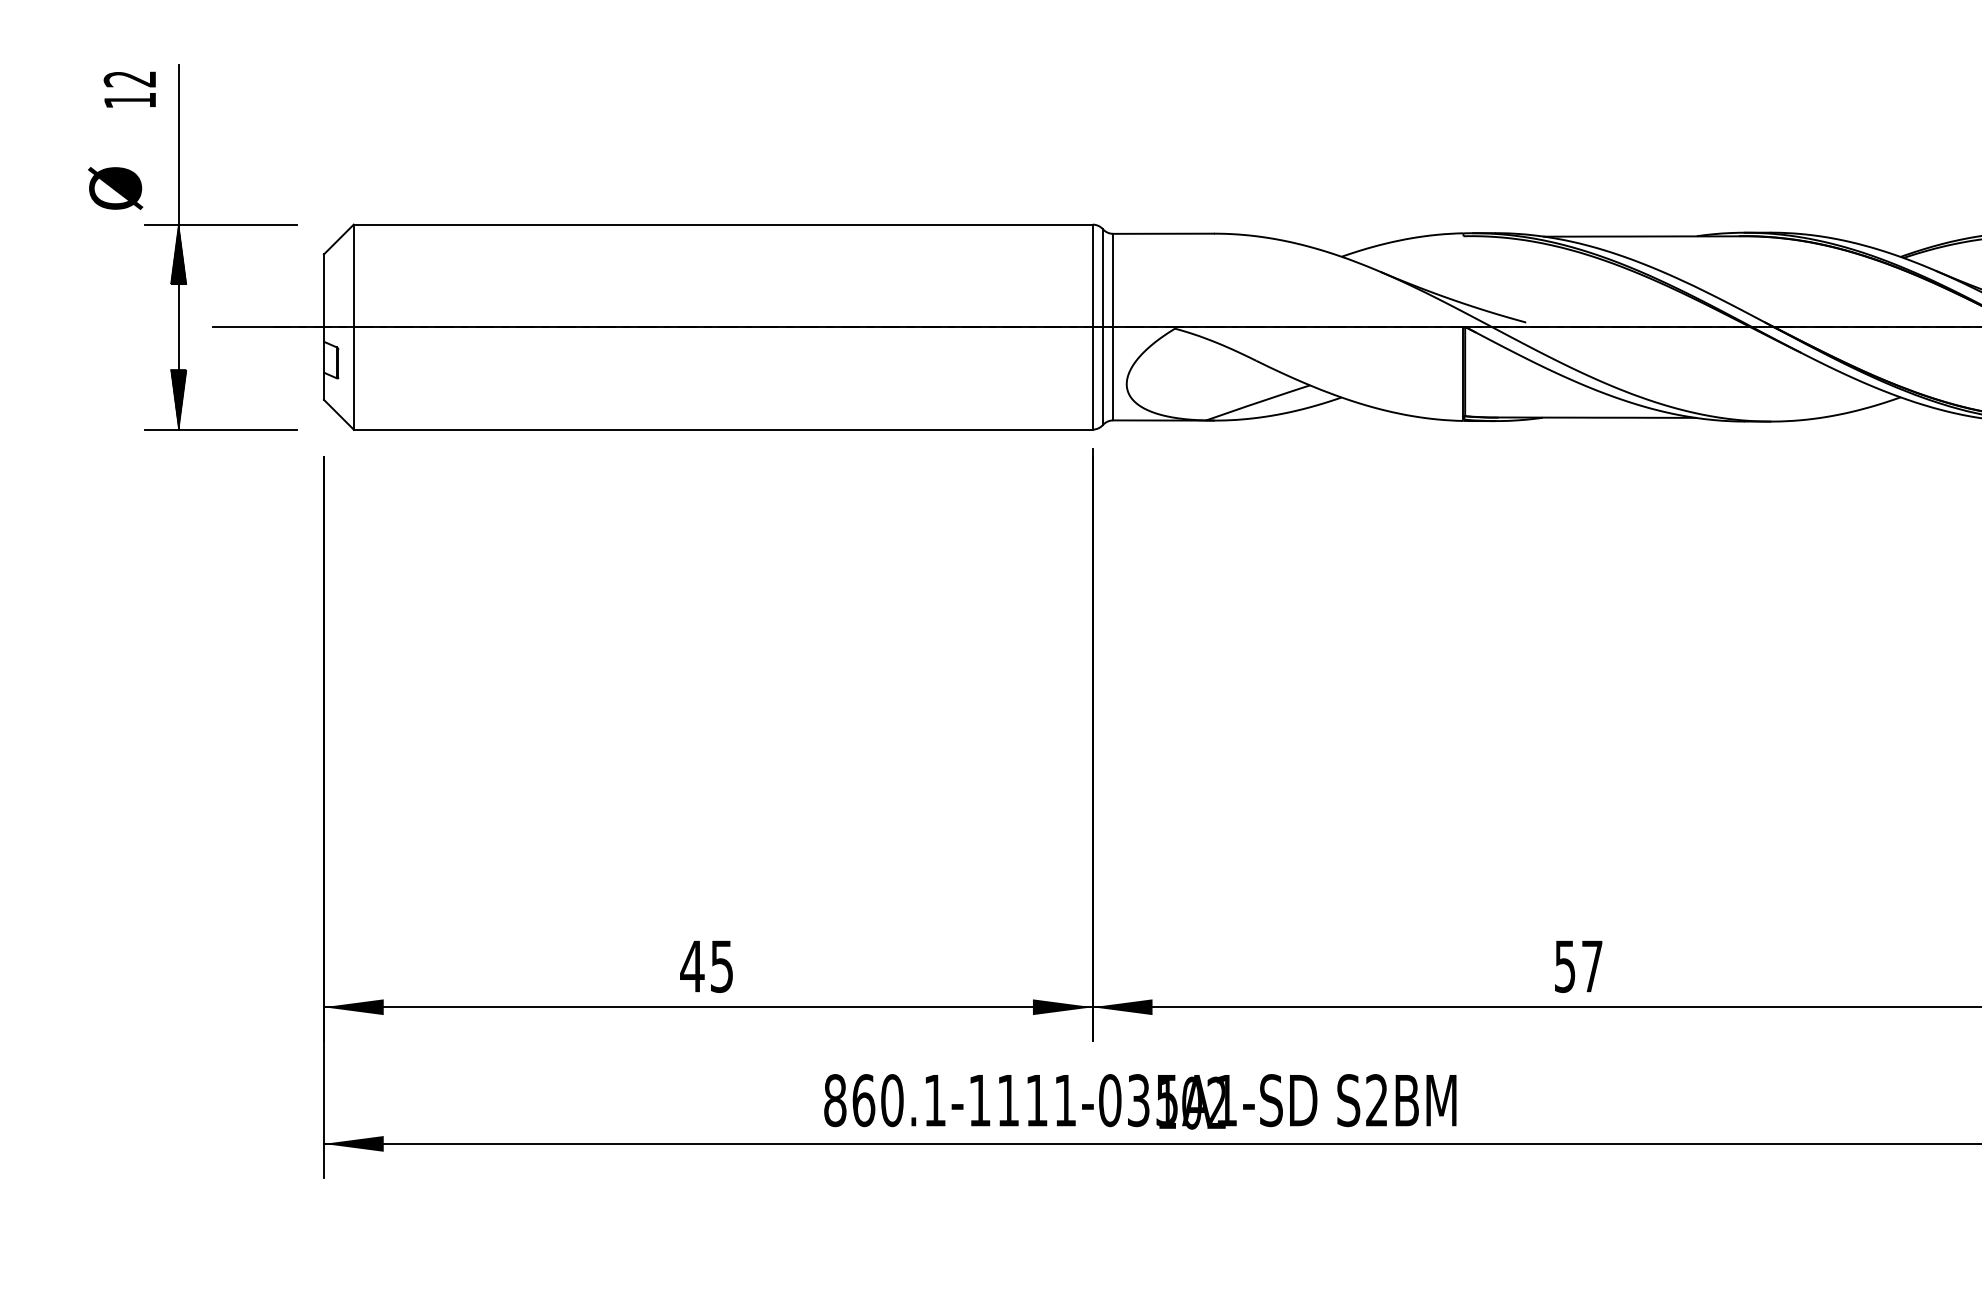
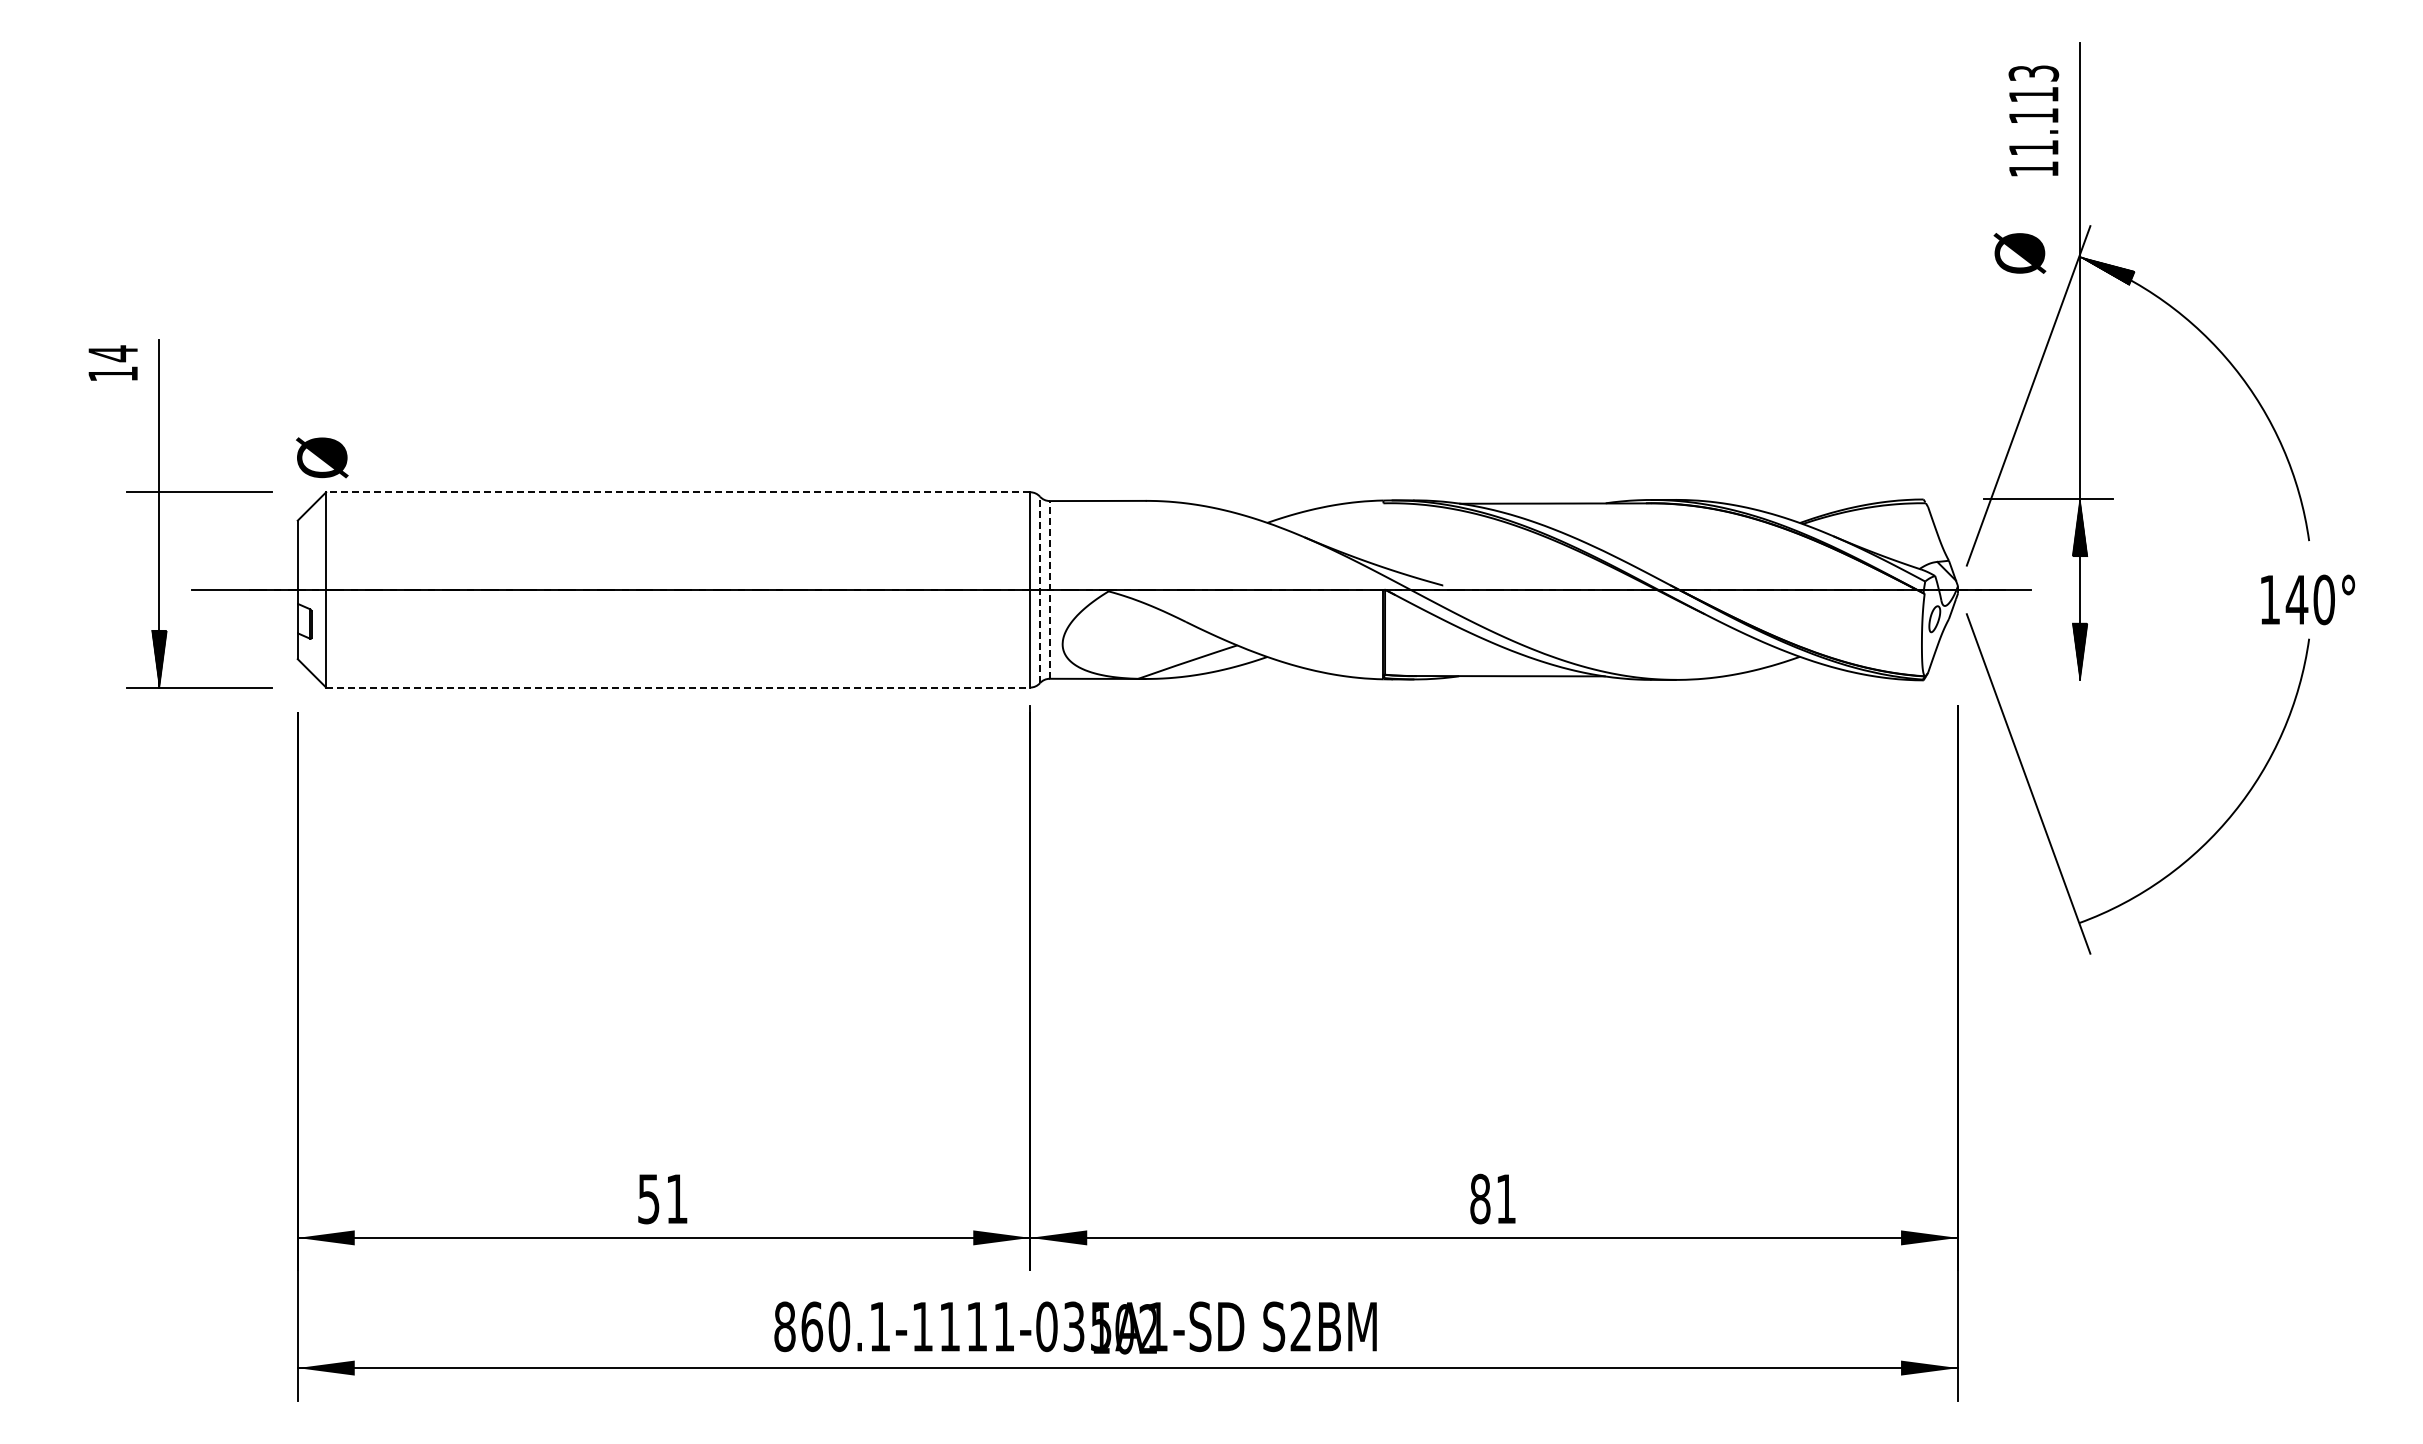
text: (129, 78) -> (112, 353), 12 -> 14
text: (115, 188) -> (322, 457), moved
line: (722, 224) -> (677, 492), solid -> dashed
hatch: (177, 254) -> (158, 520), removed
line: (1102, 326) -> (1039, 589), solid -> dashed
line: (1112, 326) -> (1049, 589), solid -> dashed
line: (723, 429) -> (678, 687), solid -> dashed
text: (1577, 965) -> (1492, 1198), 57 -> 81
text: (706, 966) -> (662, 1199), 45 -> 51

